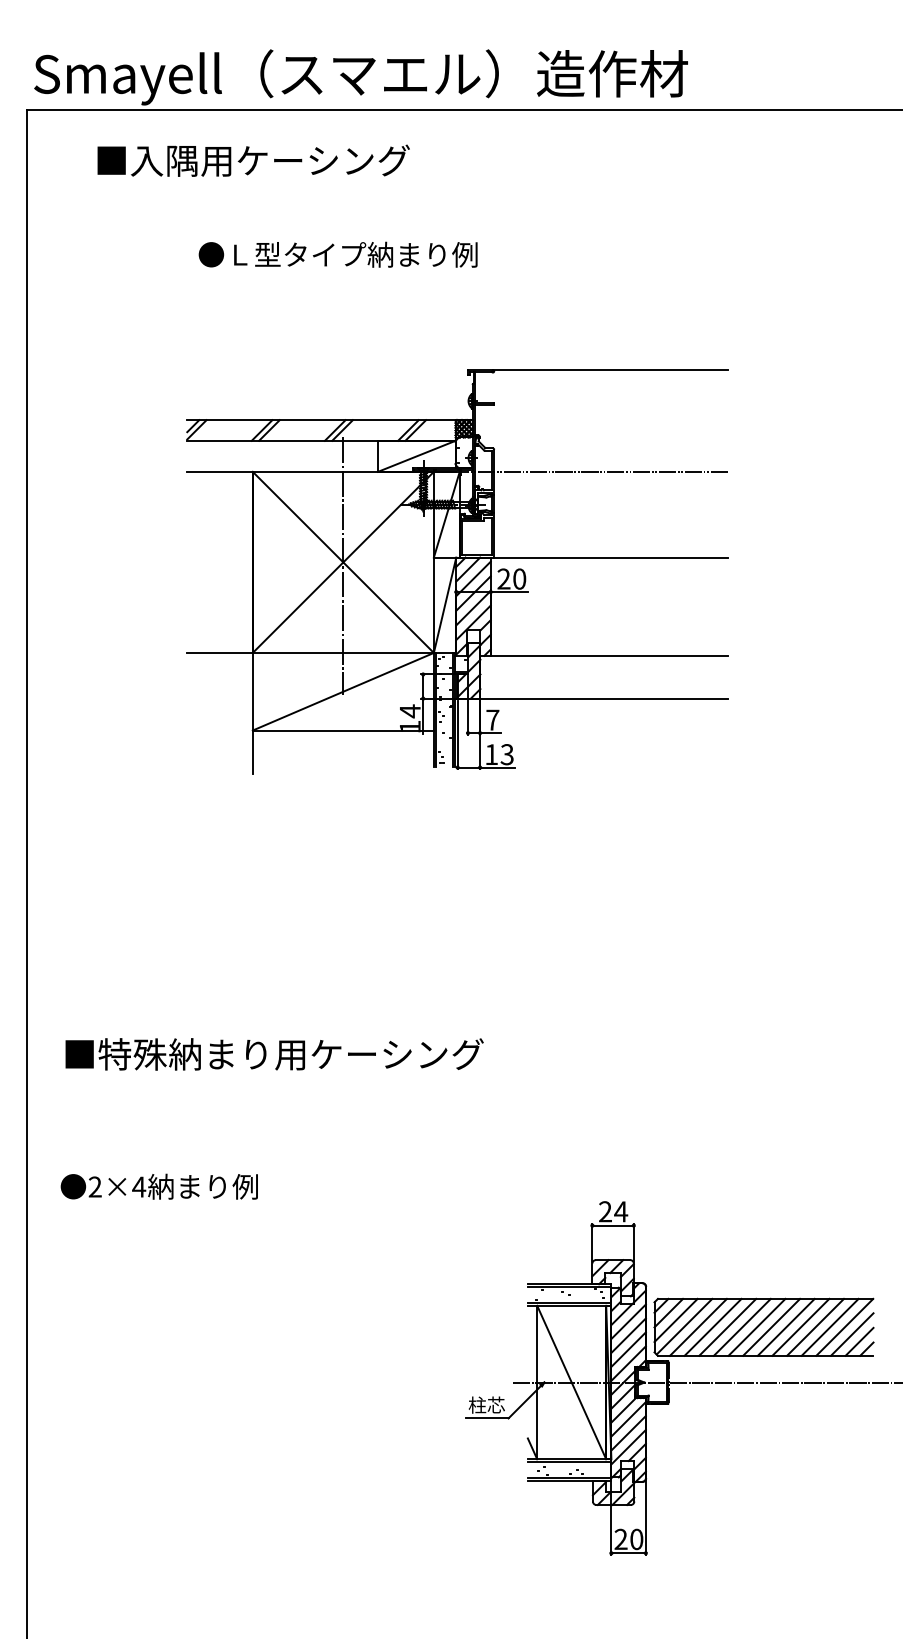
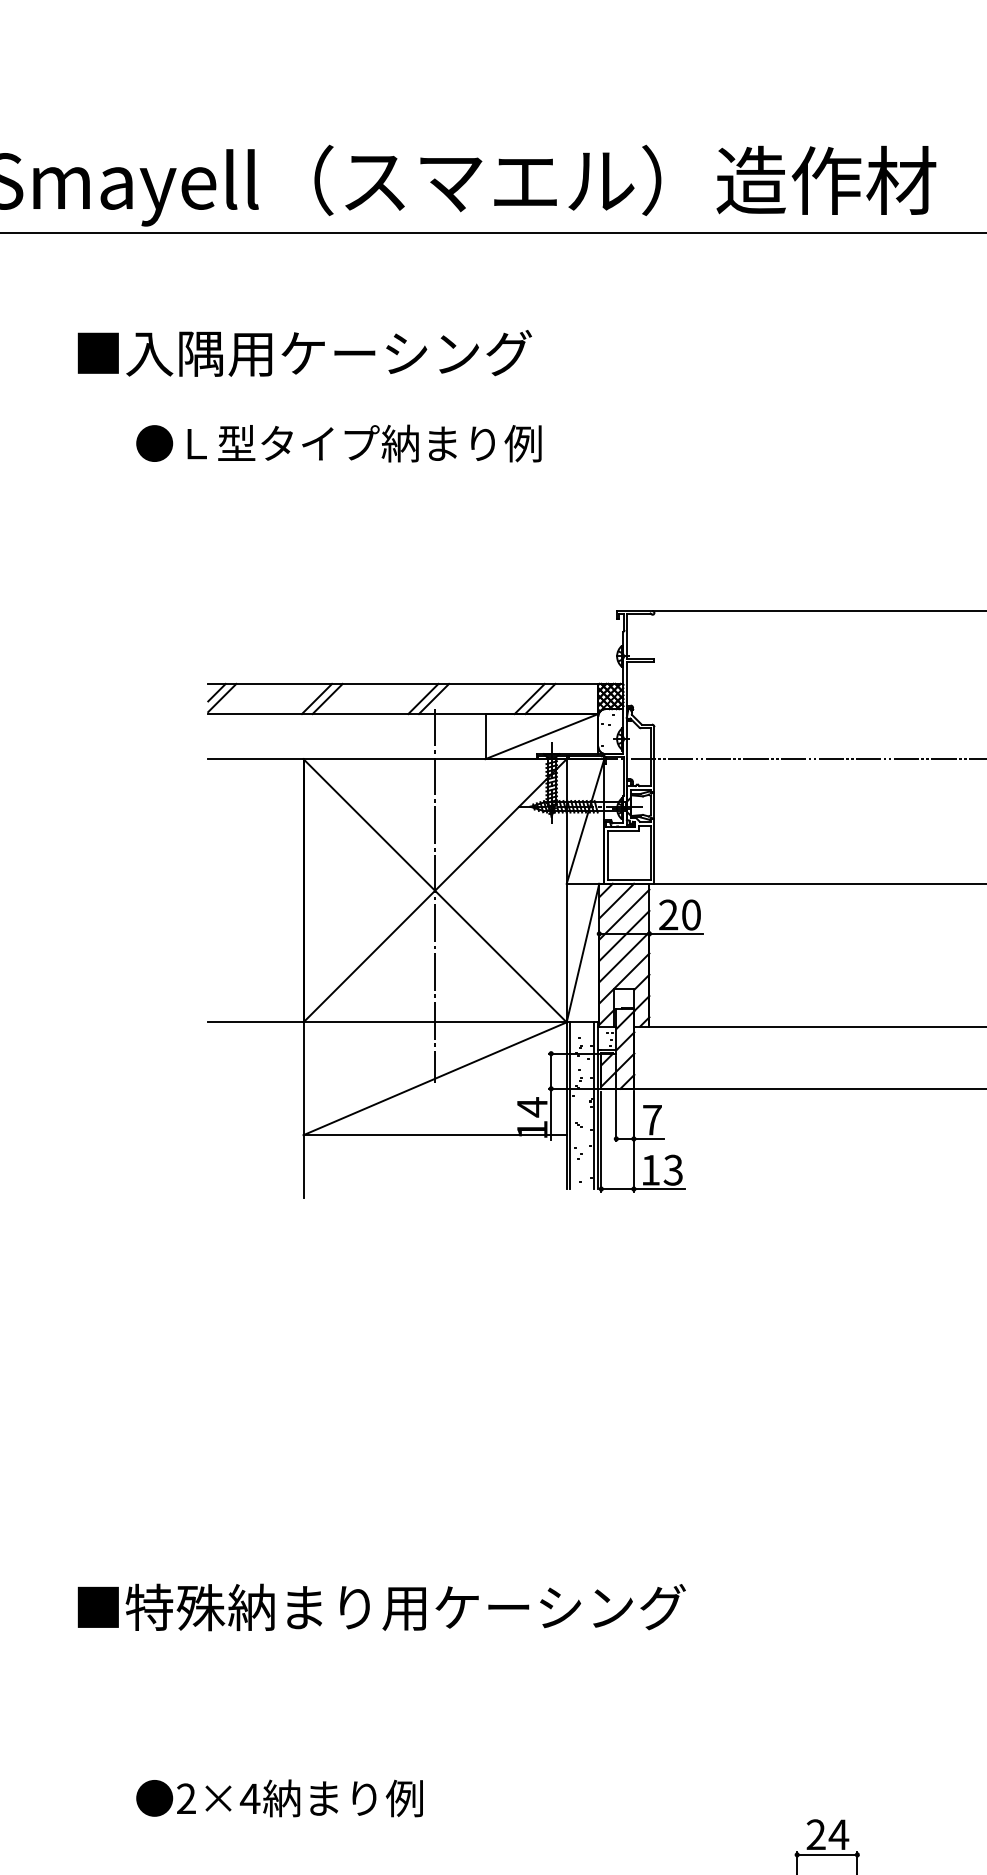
text: (253, 160) -> (304, 353), moved
text: (337, 254) -> (337, 443), moved
text: (274, 1054) -> (381, 1607), moved
text: (158, 1186) -> (278, 1798), moved

